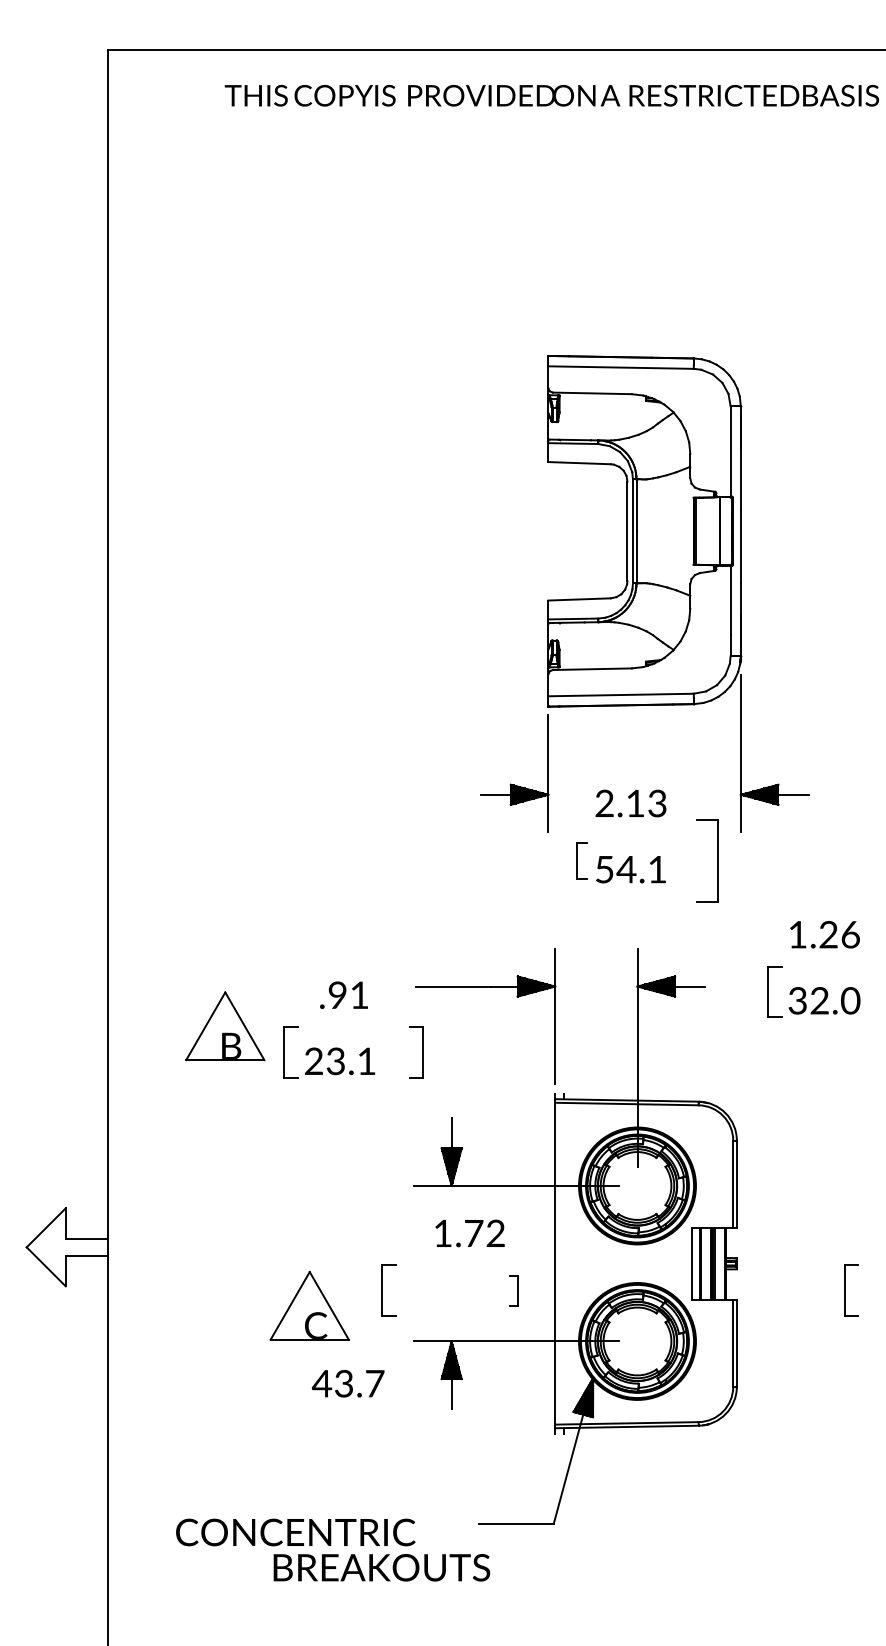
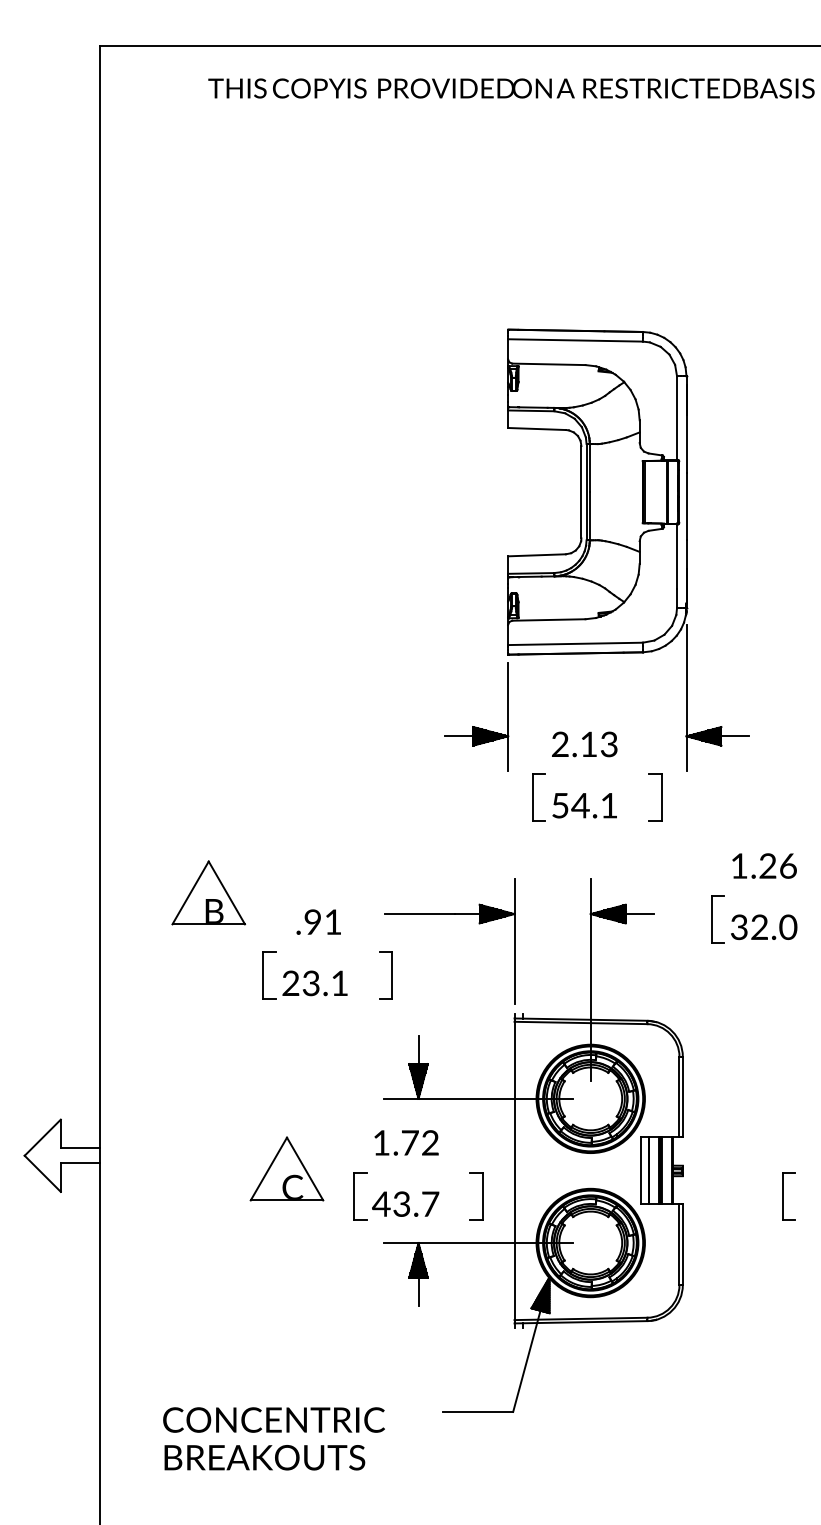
part: (581, 860) -> (538, 797), size x1.43
part: (707, 860) -> (655, 797), size x0.62
part: (225, 1025) -> (208, 892), moved
text: (469, 1233) -> (406, 1142), moved
part: (514, 1291) -> (476, 1196), size x1.67
part: (309, 1305) -> (286, 1168), moved
text: (348, 1383) -> (405, 1203), moved
text: (381, 1567) -> (264, 1457), moved

